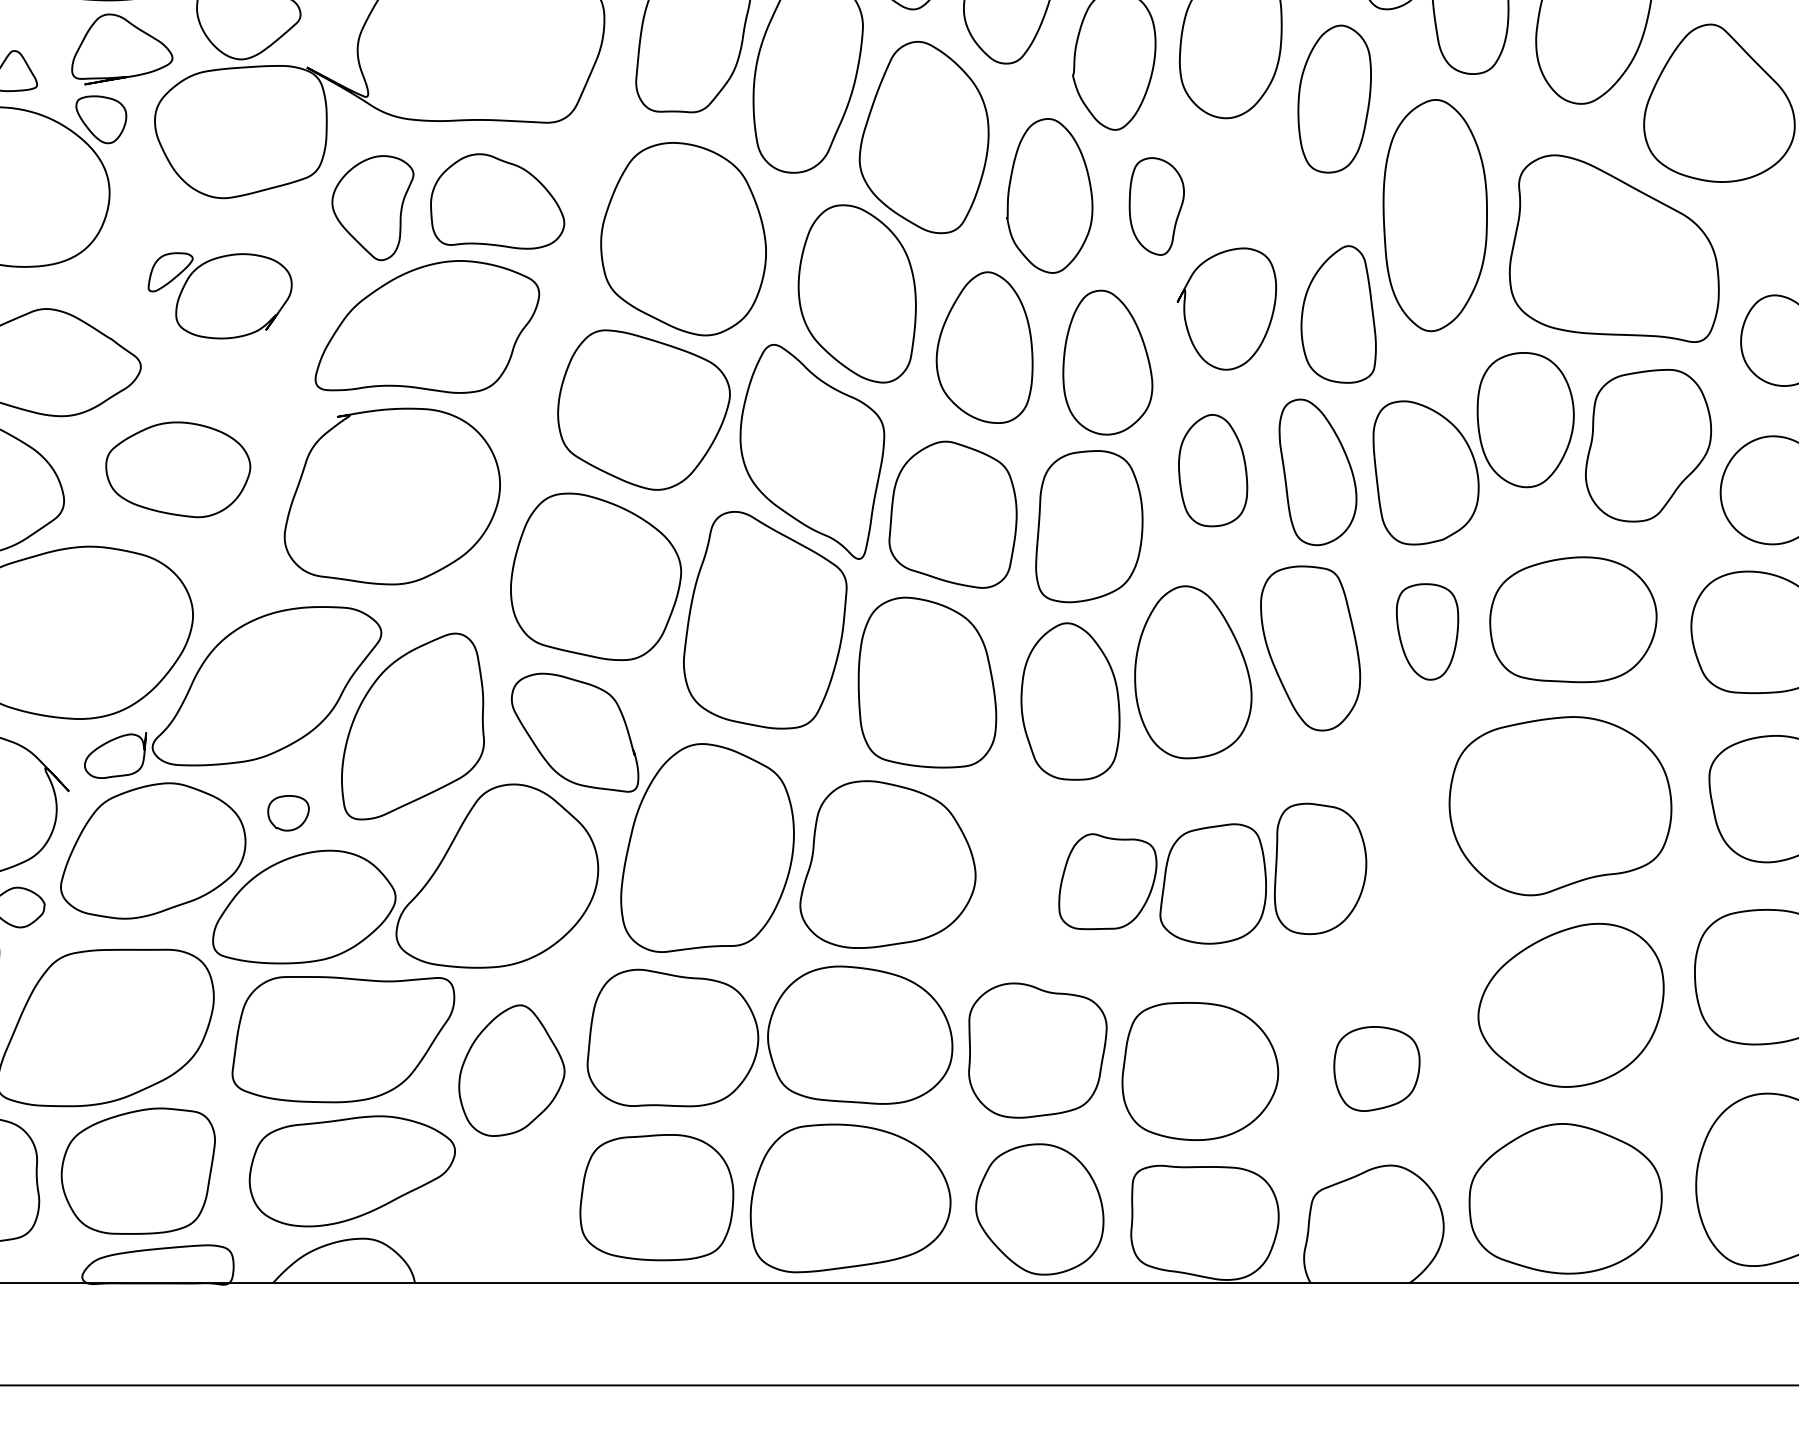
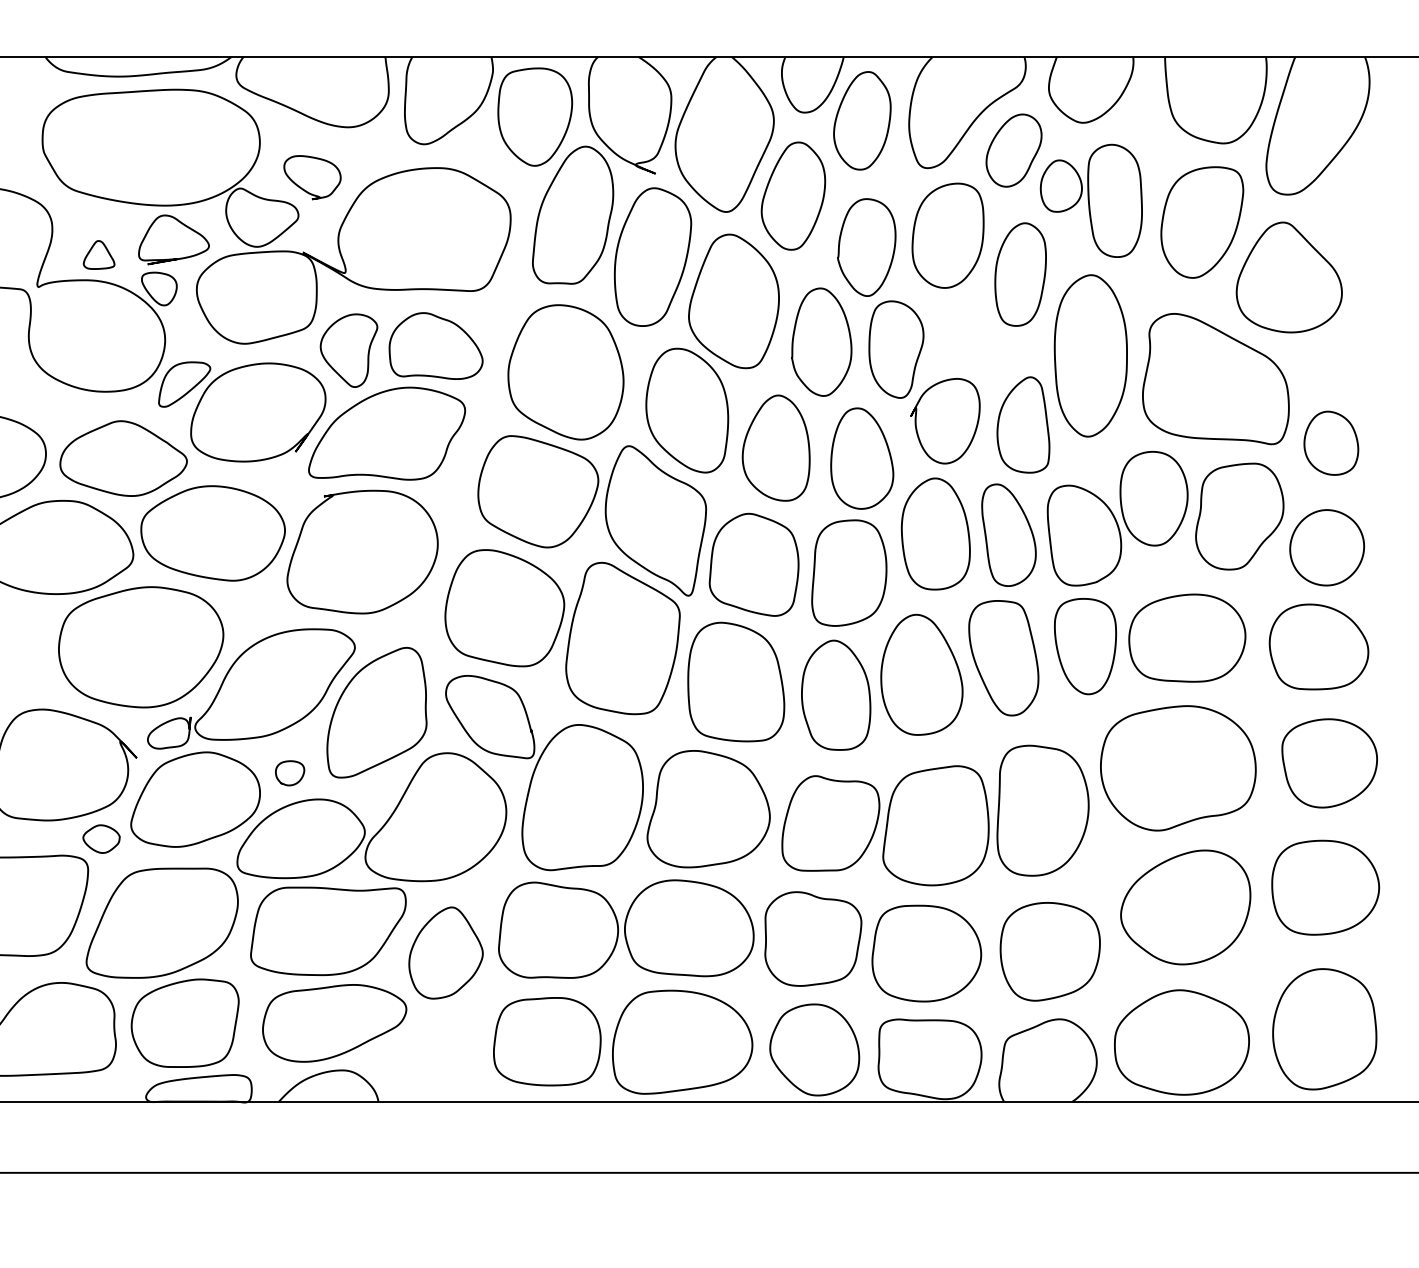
part: (1156, 206) -> (896, 349), size x1.43
part: (220, 295) -> (242, 411), size x1.67
part: (177, 469) -> (212, 533), size x1.43
part: (1212, 469) -> (935, 533), size x1.43
part: (1427, 631) -> (1085, 646), size x1.43
part: (1212, 873) -> (935, 815), size x1.43
part: (1375, 1068) -> (1049, 951), size x1.67

